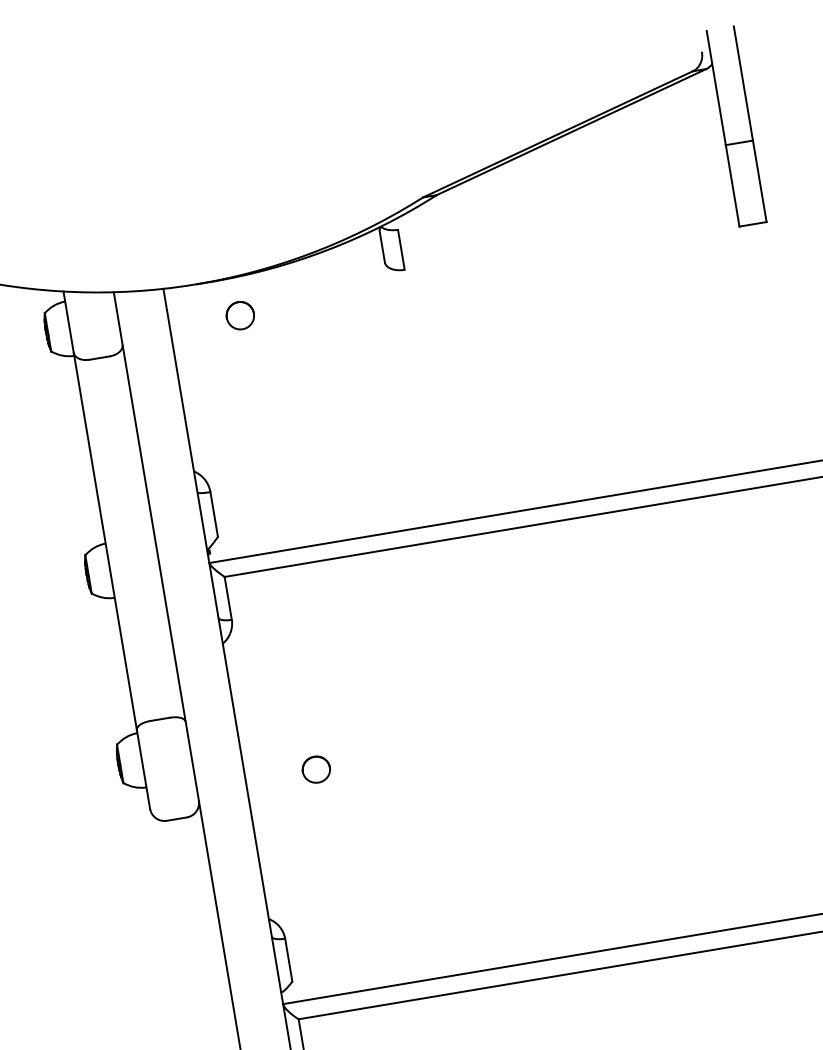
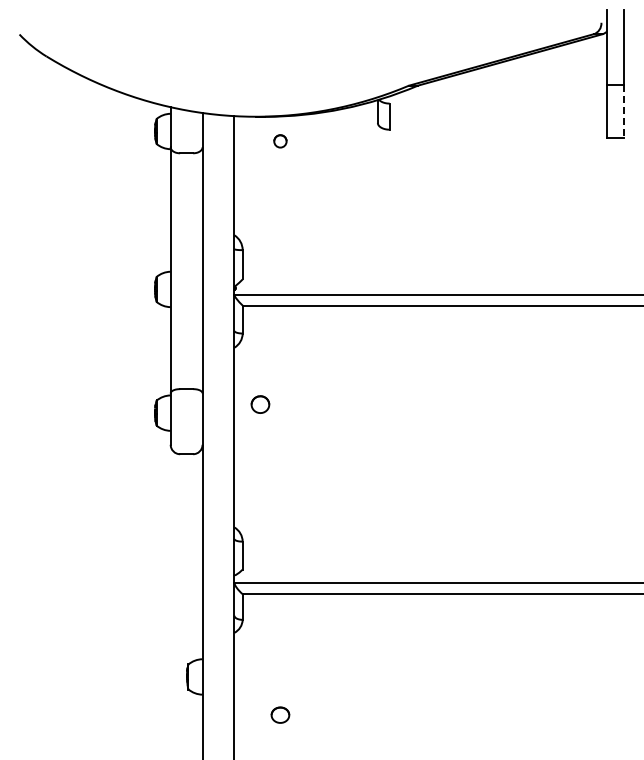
line: (759, 181) -> (624, 111), solid -> dashed
part: (240, 315) -> (280, 141), size x0.7
part: (316, 769) -> (260, 404), moved

